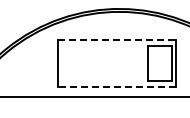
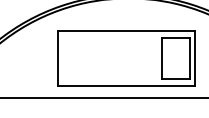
line: (117, 40) -> (126, 31), dashed -> solid
line: (117, 87) -> (126, 86), dashed -> solid

